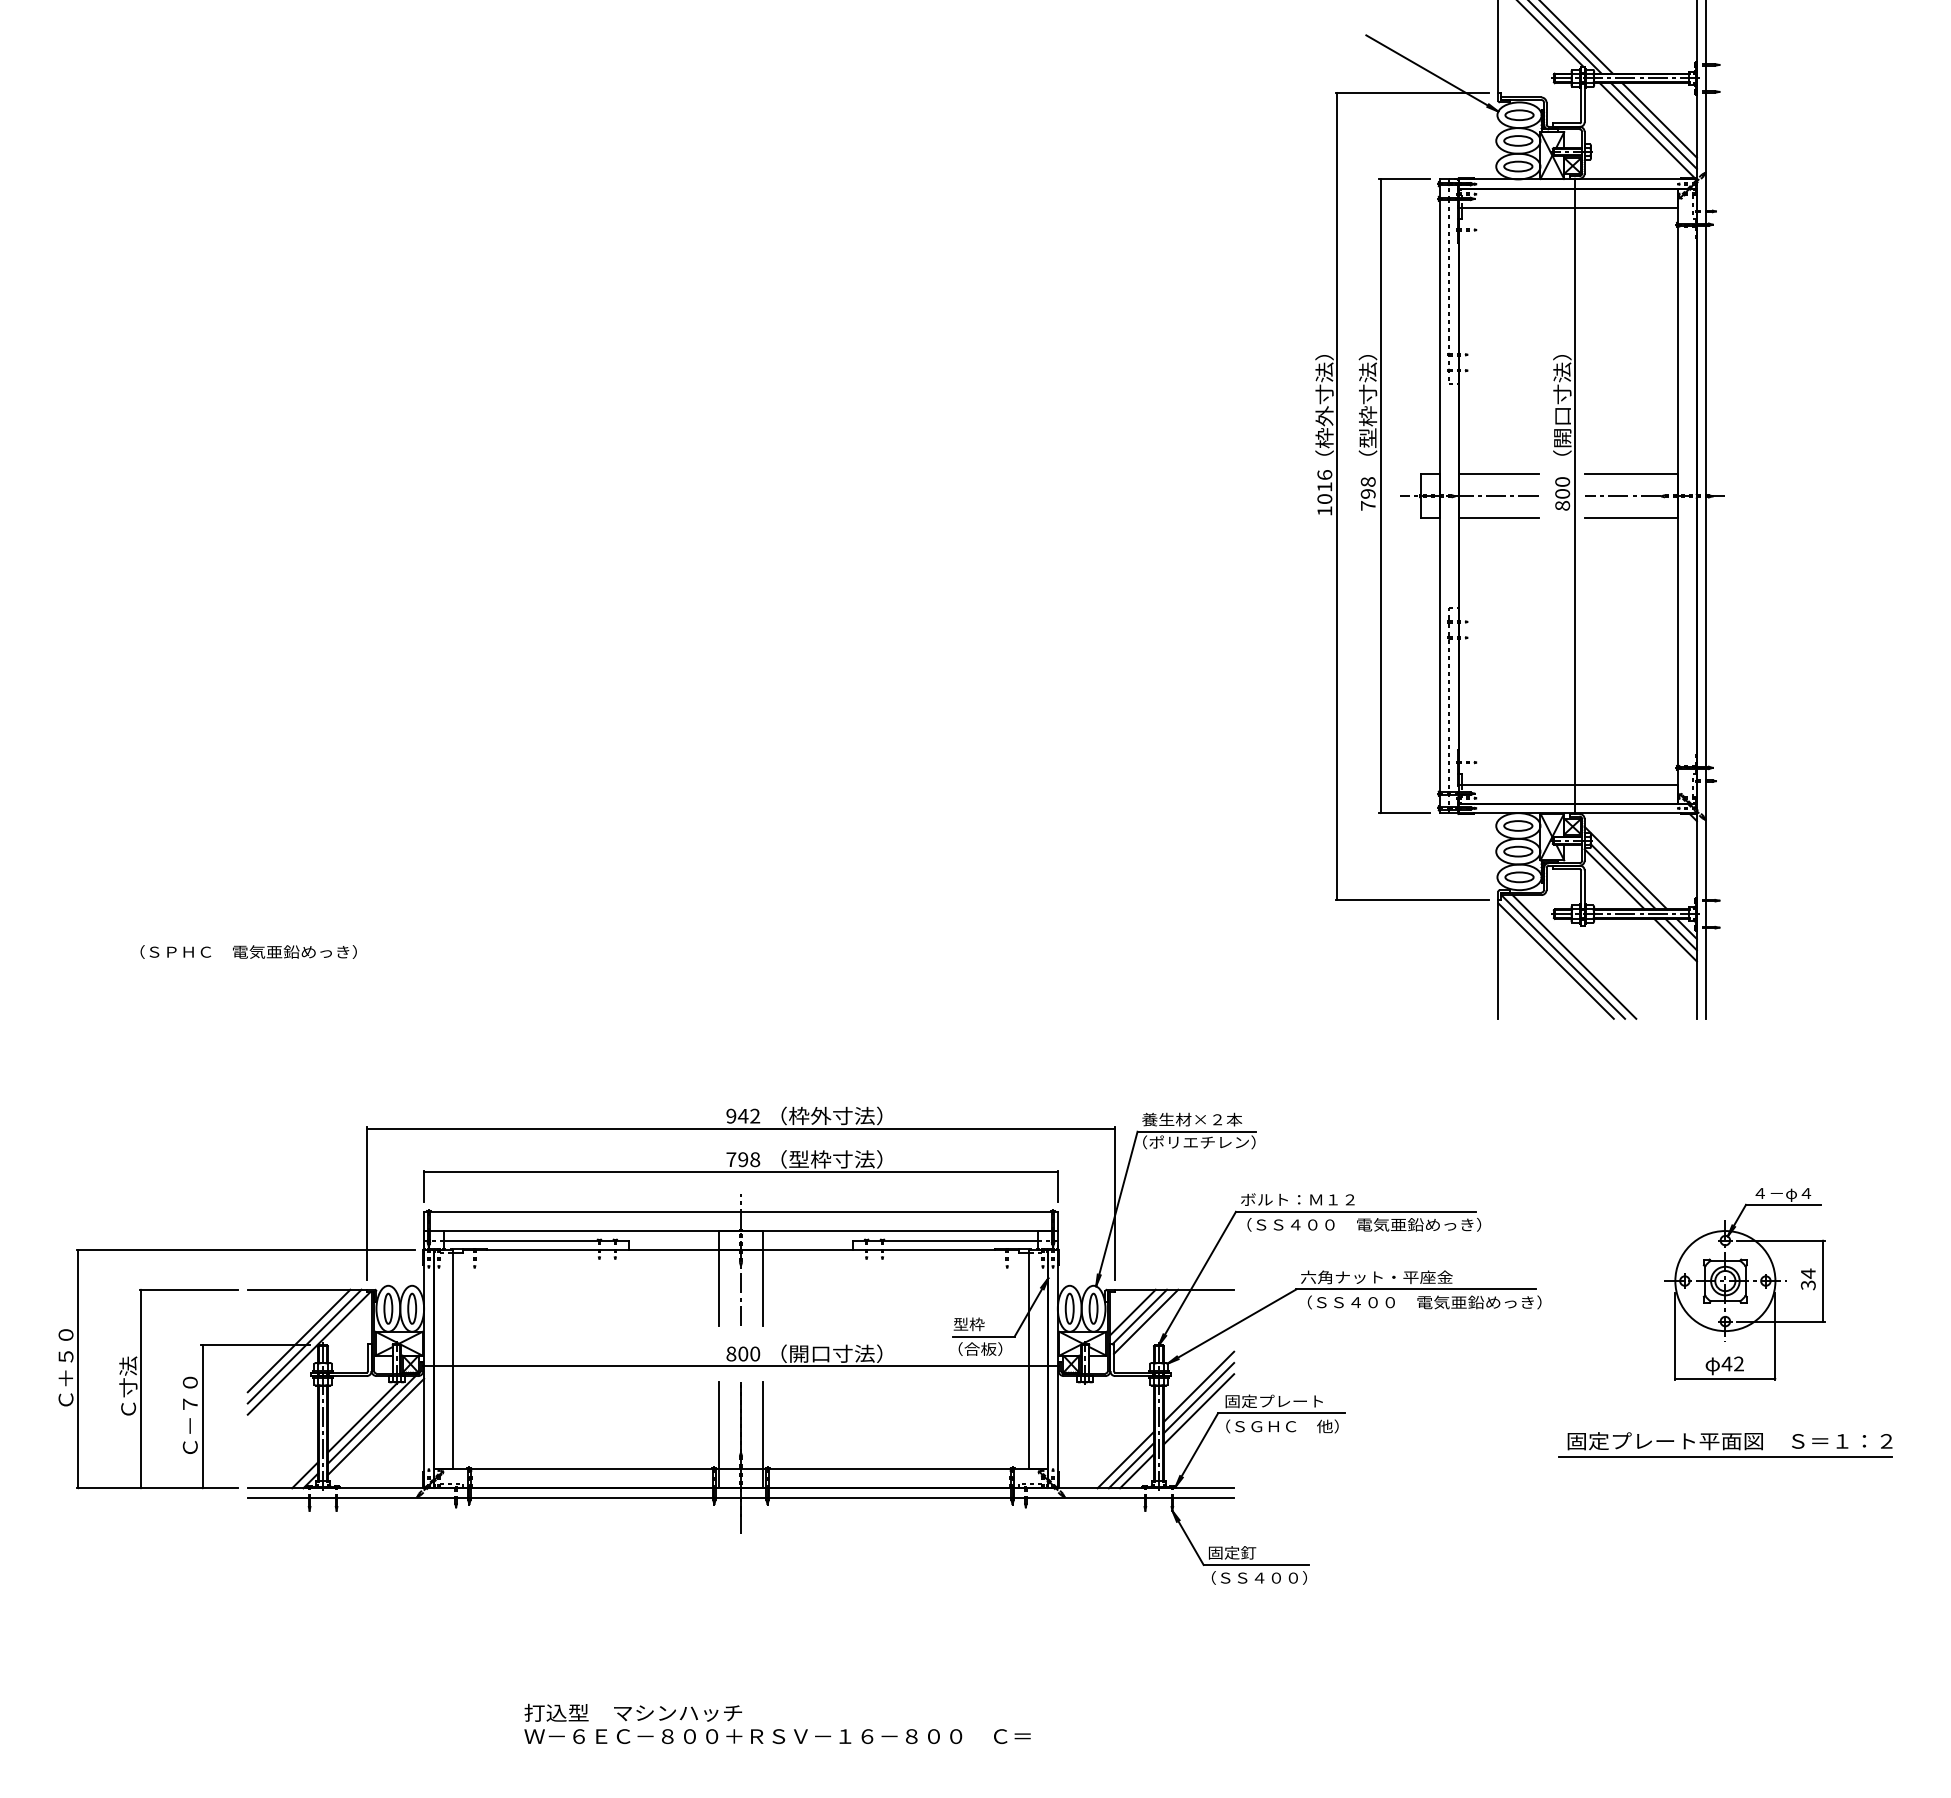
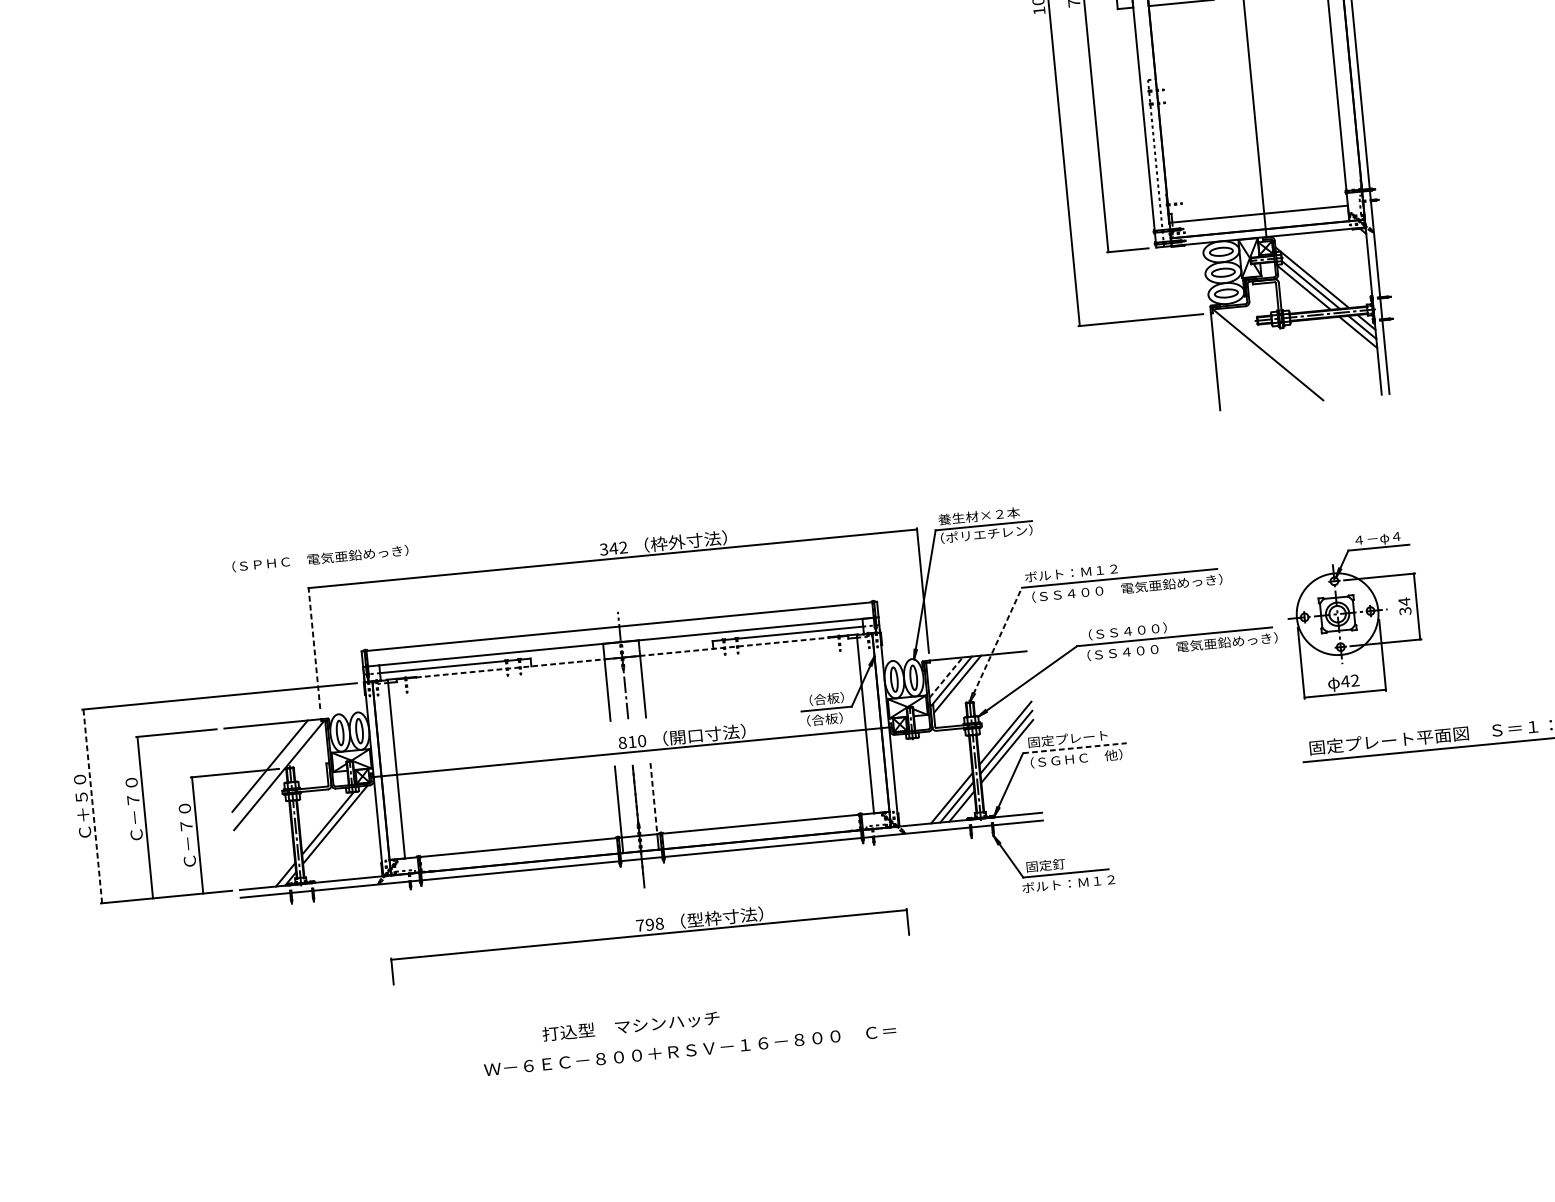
text: (248, 951) -> (320, 558), moved
line: (1574, 956) -> (1277, 353), removed
line: (1555, 960) -> (1262, 358), removed
text: (731, 1116) -> (604, 549), 942 -> 342
part: (740, 1176) -> (649, 938), moved
line: (366, 1203) -> (314, 649), solid -> dashed
line: (740, 1250) -> (622, 658), solid -> dashed
text: (1376, 1277) -> (1141, 630), 六角ナット・平座金 -> （ＳＳ４００）
line: (1197, 1278) -> (995, 645), solid -> dashed
part: (1744, 1284) -> (1353, 615), moved
line: (1133, 1312) -> (946, 677), solid -> dashed
text: (979, 1324) -> (822, 699), 型枠 -> （合板）
line: (304, 1346) -> (274, 770), removed
text: (743, 1353) -> (632, 741), 800 -> 810
line: (78, 1368) -> (92, 805), solid -> dashed
text: (128, 1368) -> (133, 801), Ｃ寸法 -> Ｃ－７０
line: (1281, 1413) -> (1074, 748), solid -> dashed
line: (762, 1425) -> (653, 798), solid -> dashed
line: (375, 1426) -> (338, 829), removed
text: (1257, 1577) -> (1068, 883), （ＳＳ４００） -> ボルト：Ｍ１２
text: (632, 1712) -> (630, 1025), moved

